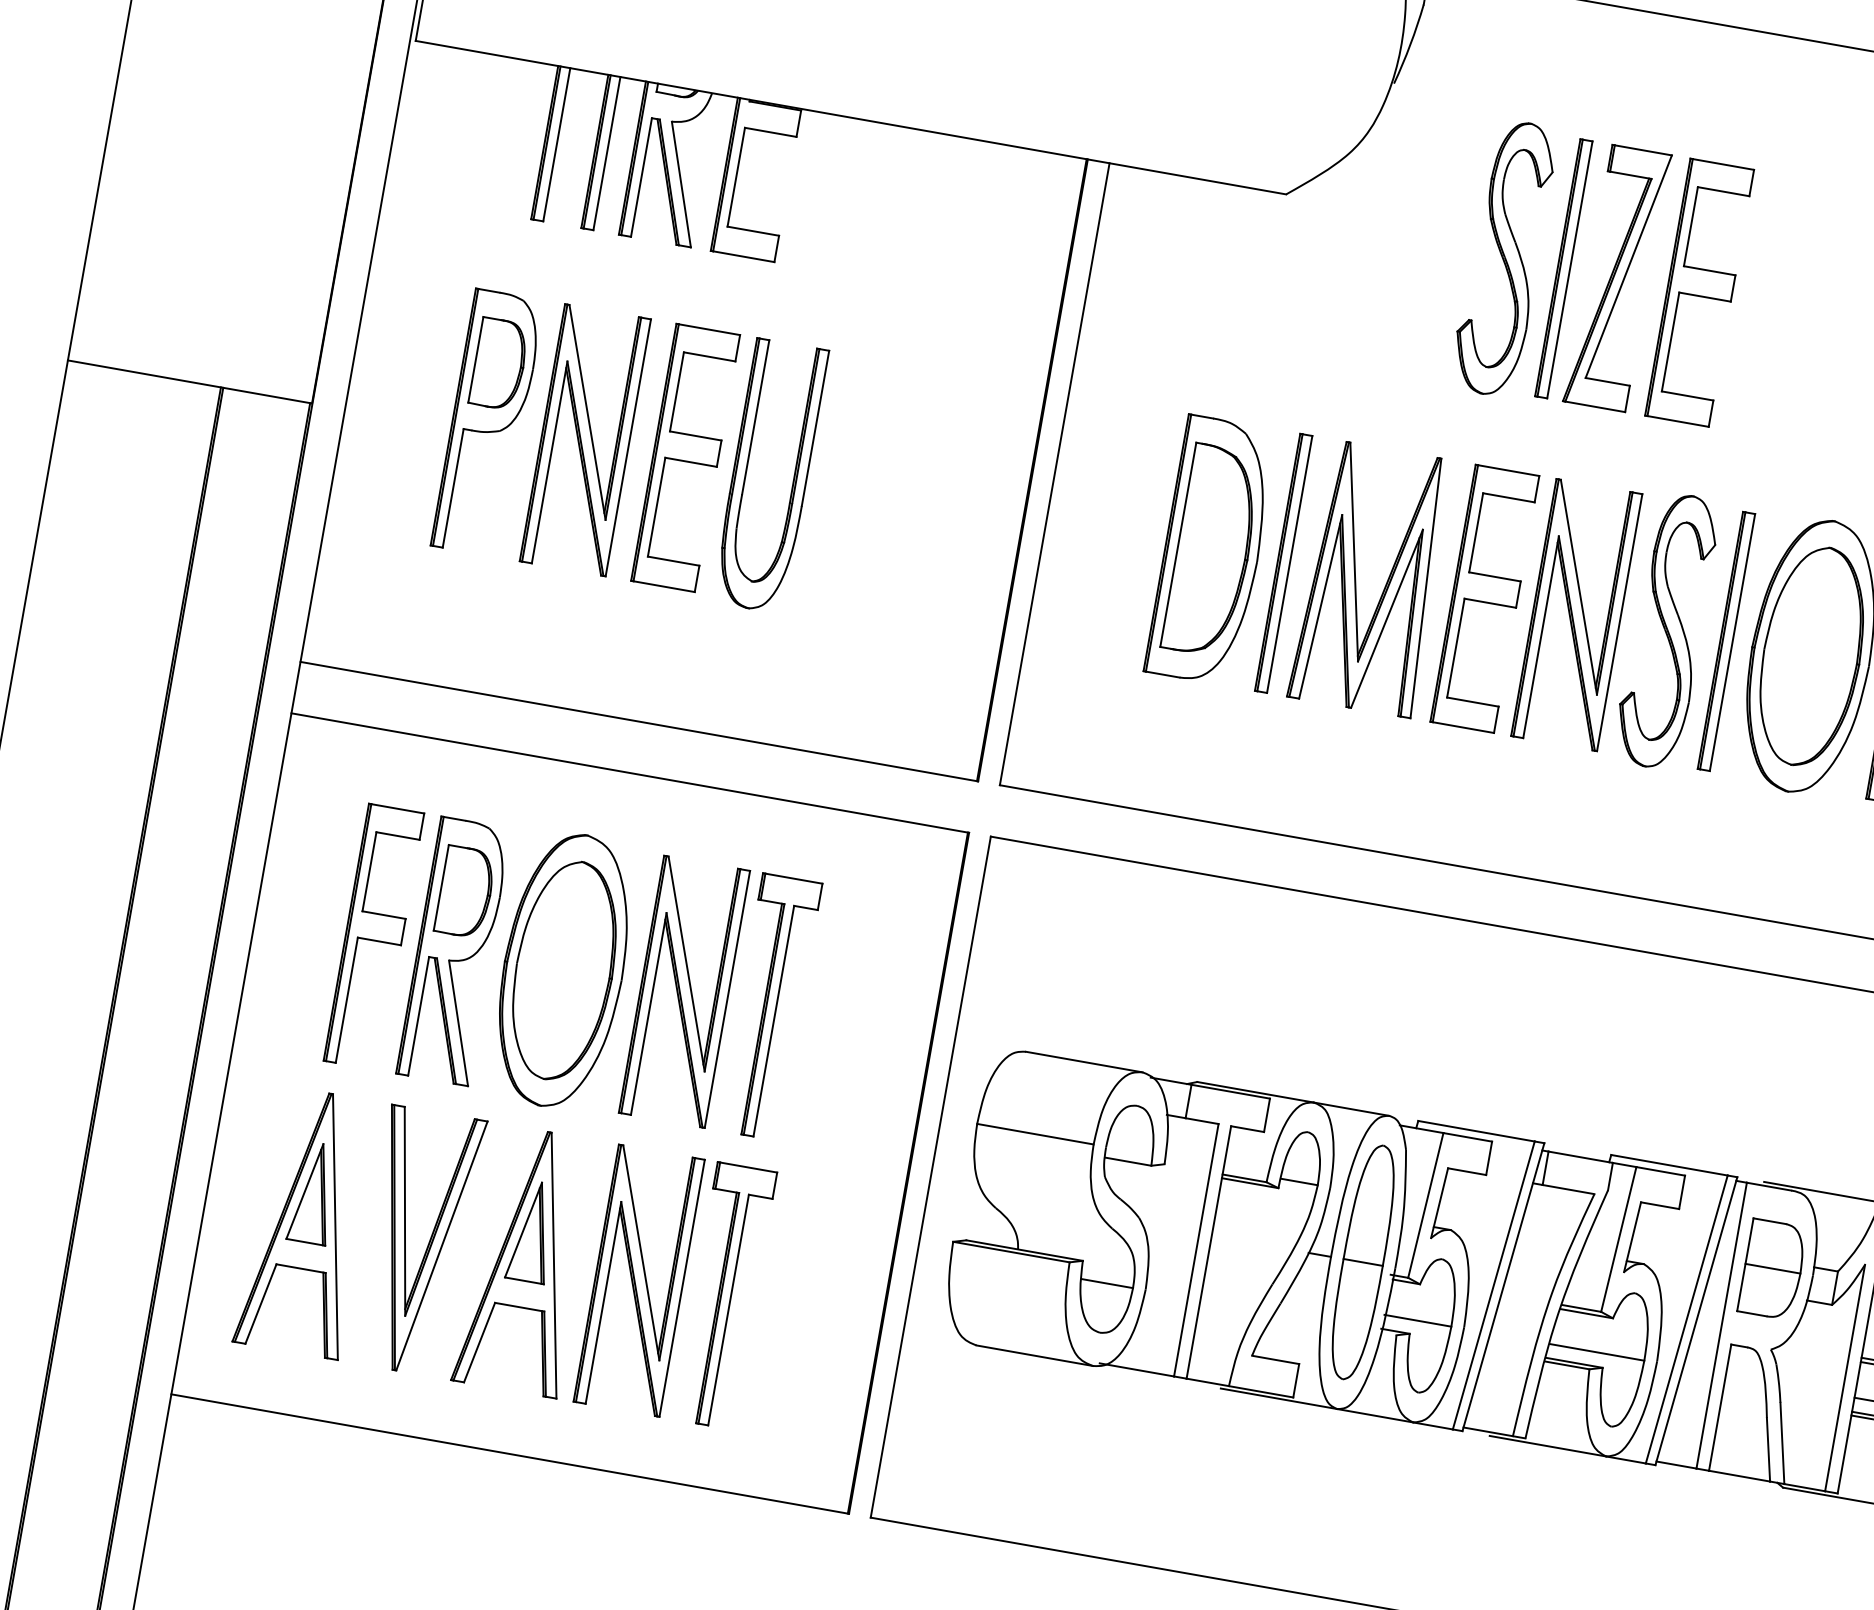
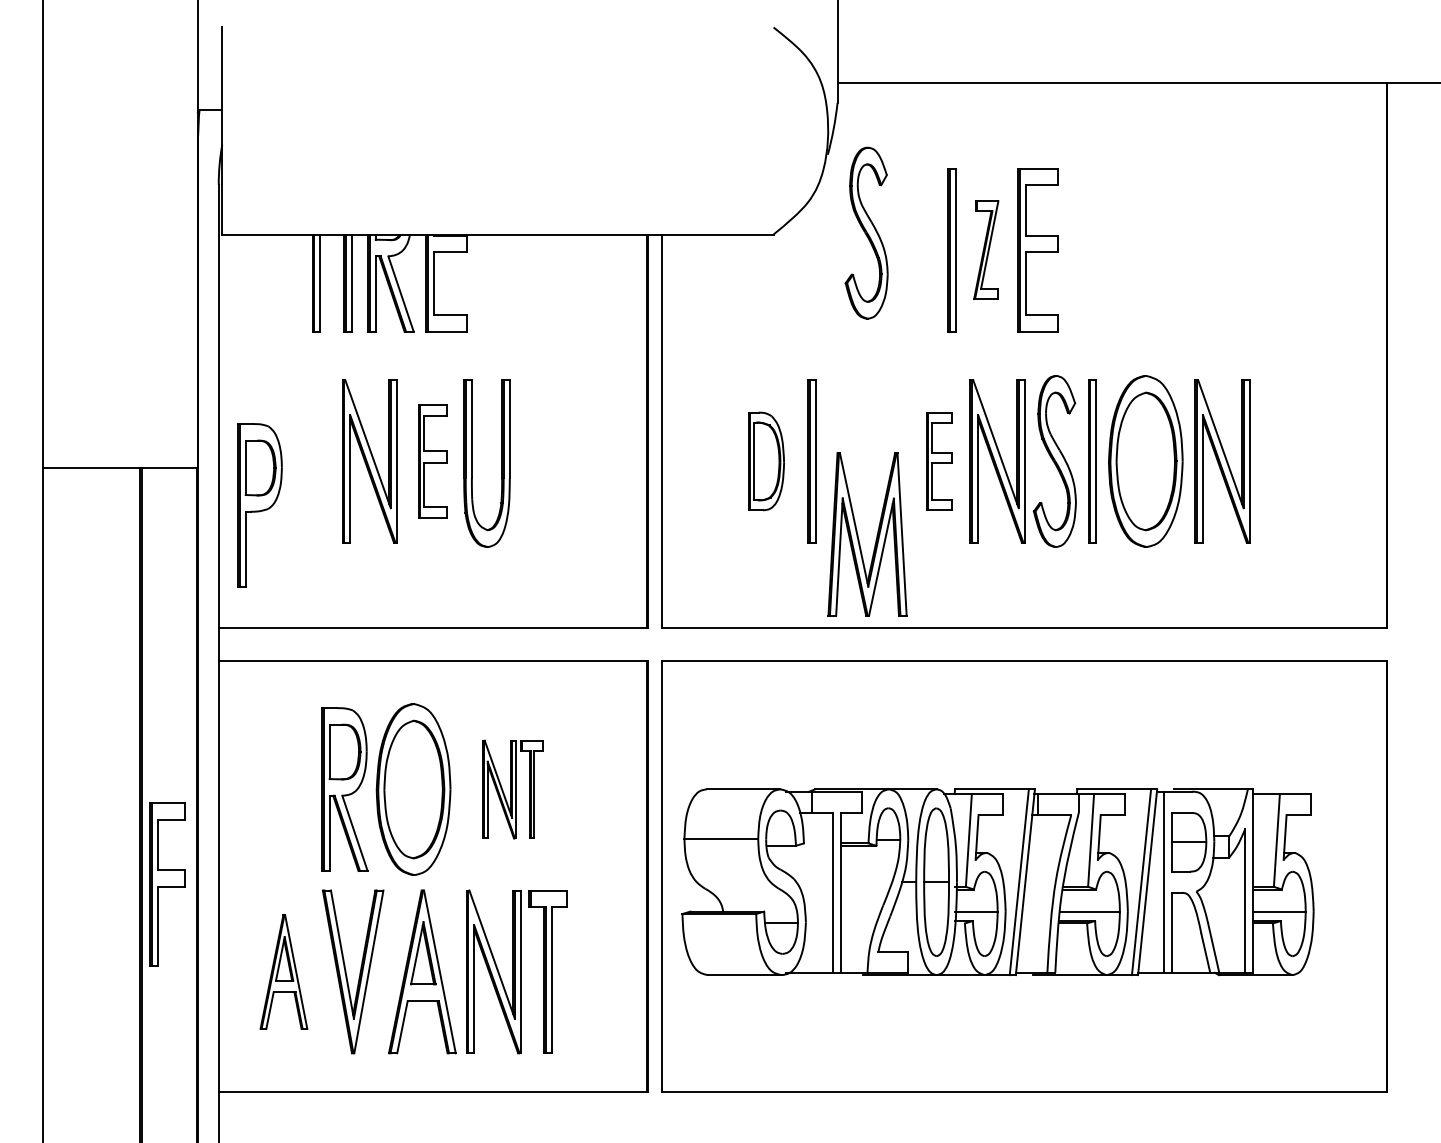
part: (1504, 257) -> (866, 232), moved
part: (1618, 277) -> (986, 249), size x0.6
part: (487, 423) -> (259, 505), moved
part: (684, 457) -> (432, 461), size x0.7
part: (1211, 550) -> (766, 461), size x0.6
part: (1357, 576) -> (858, 534), moved
part: (1484, 598) -> (939, 461), size x0.6
part: (373, 936) -> (167, 884), moved
part: (719, 997) -> (512, 789), size x0.6
part: (307, 1221) -> (283, 971), size x0.7

